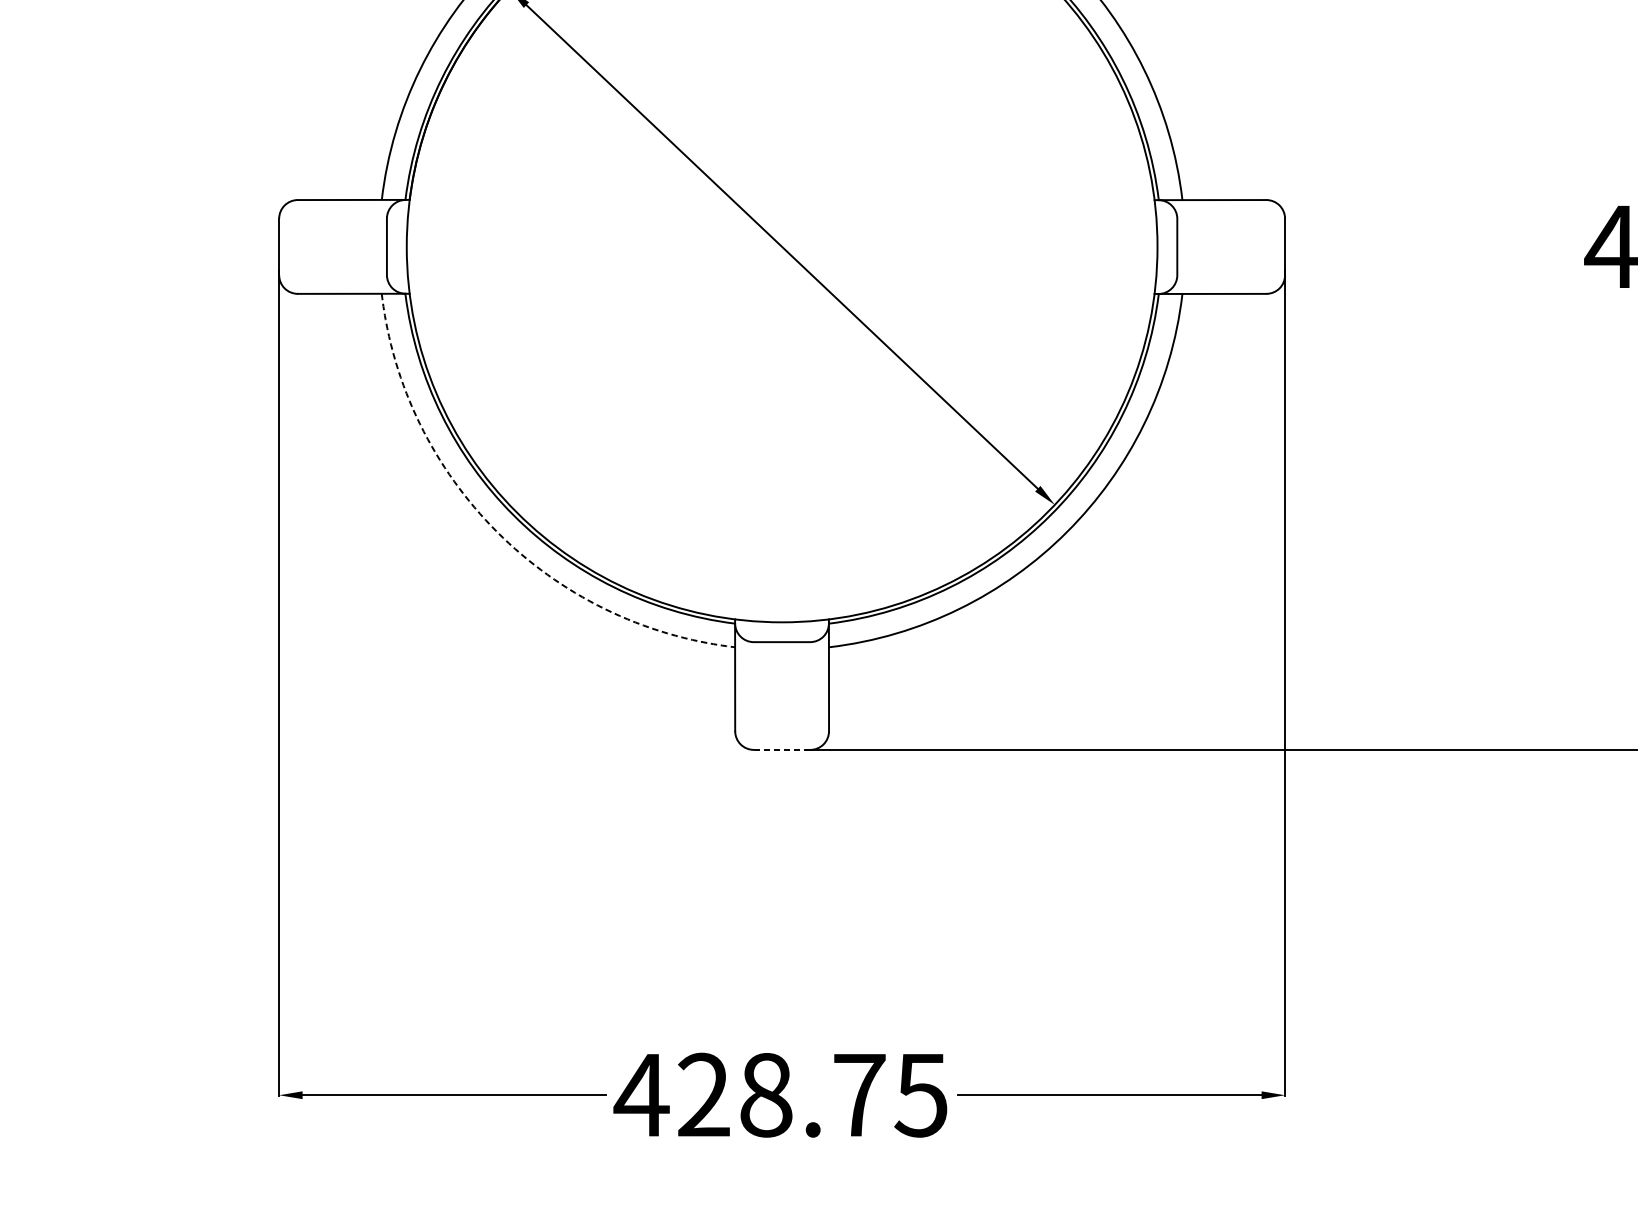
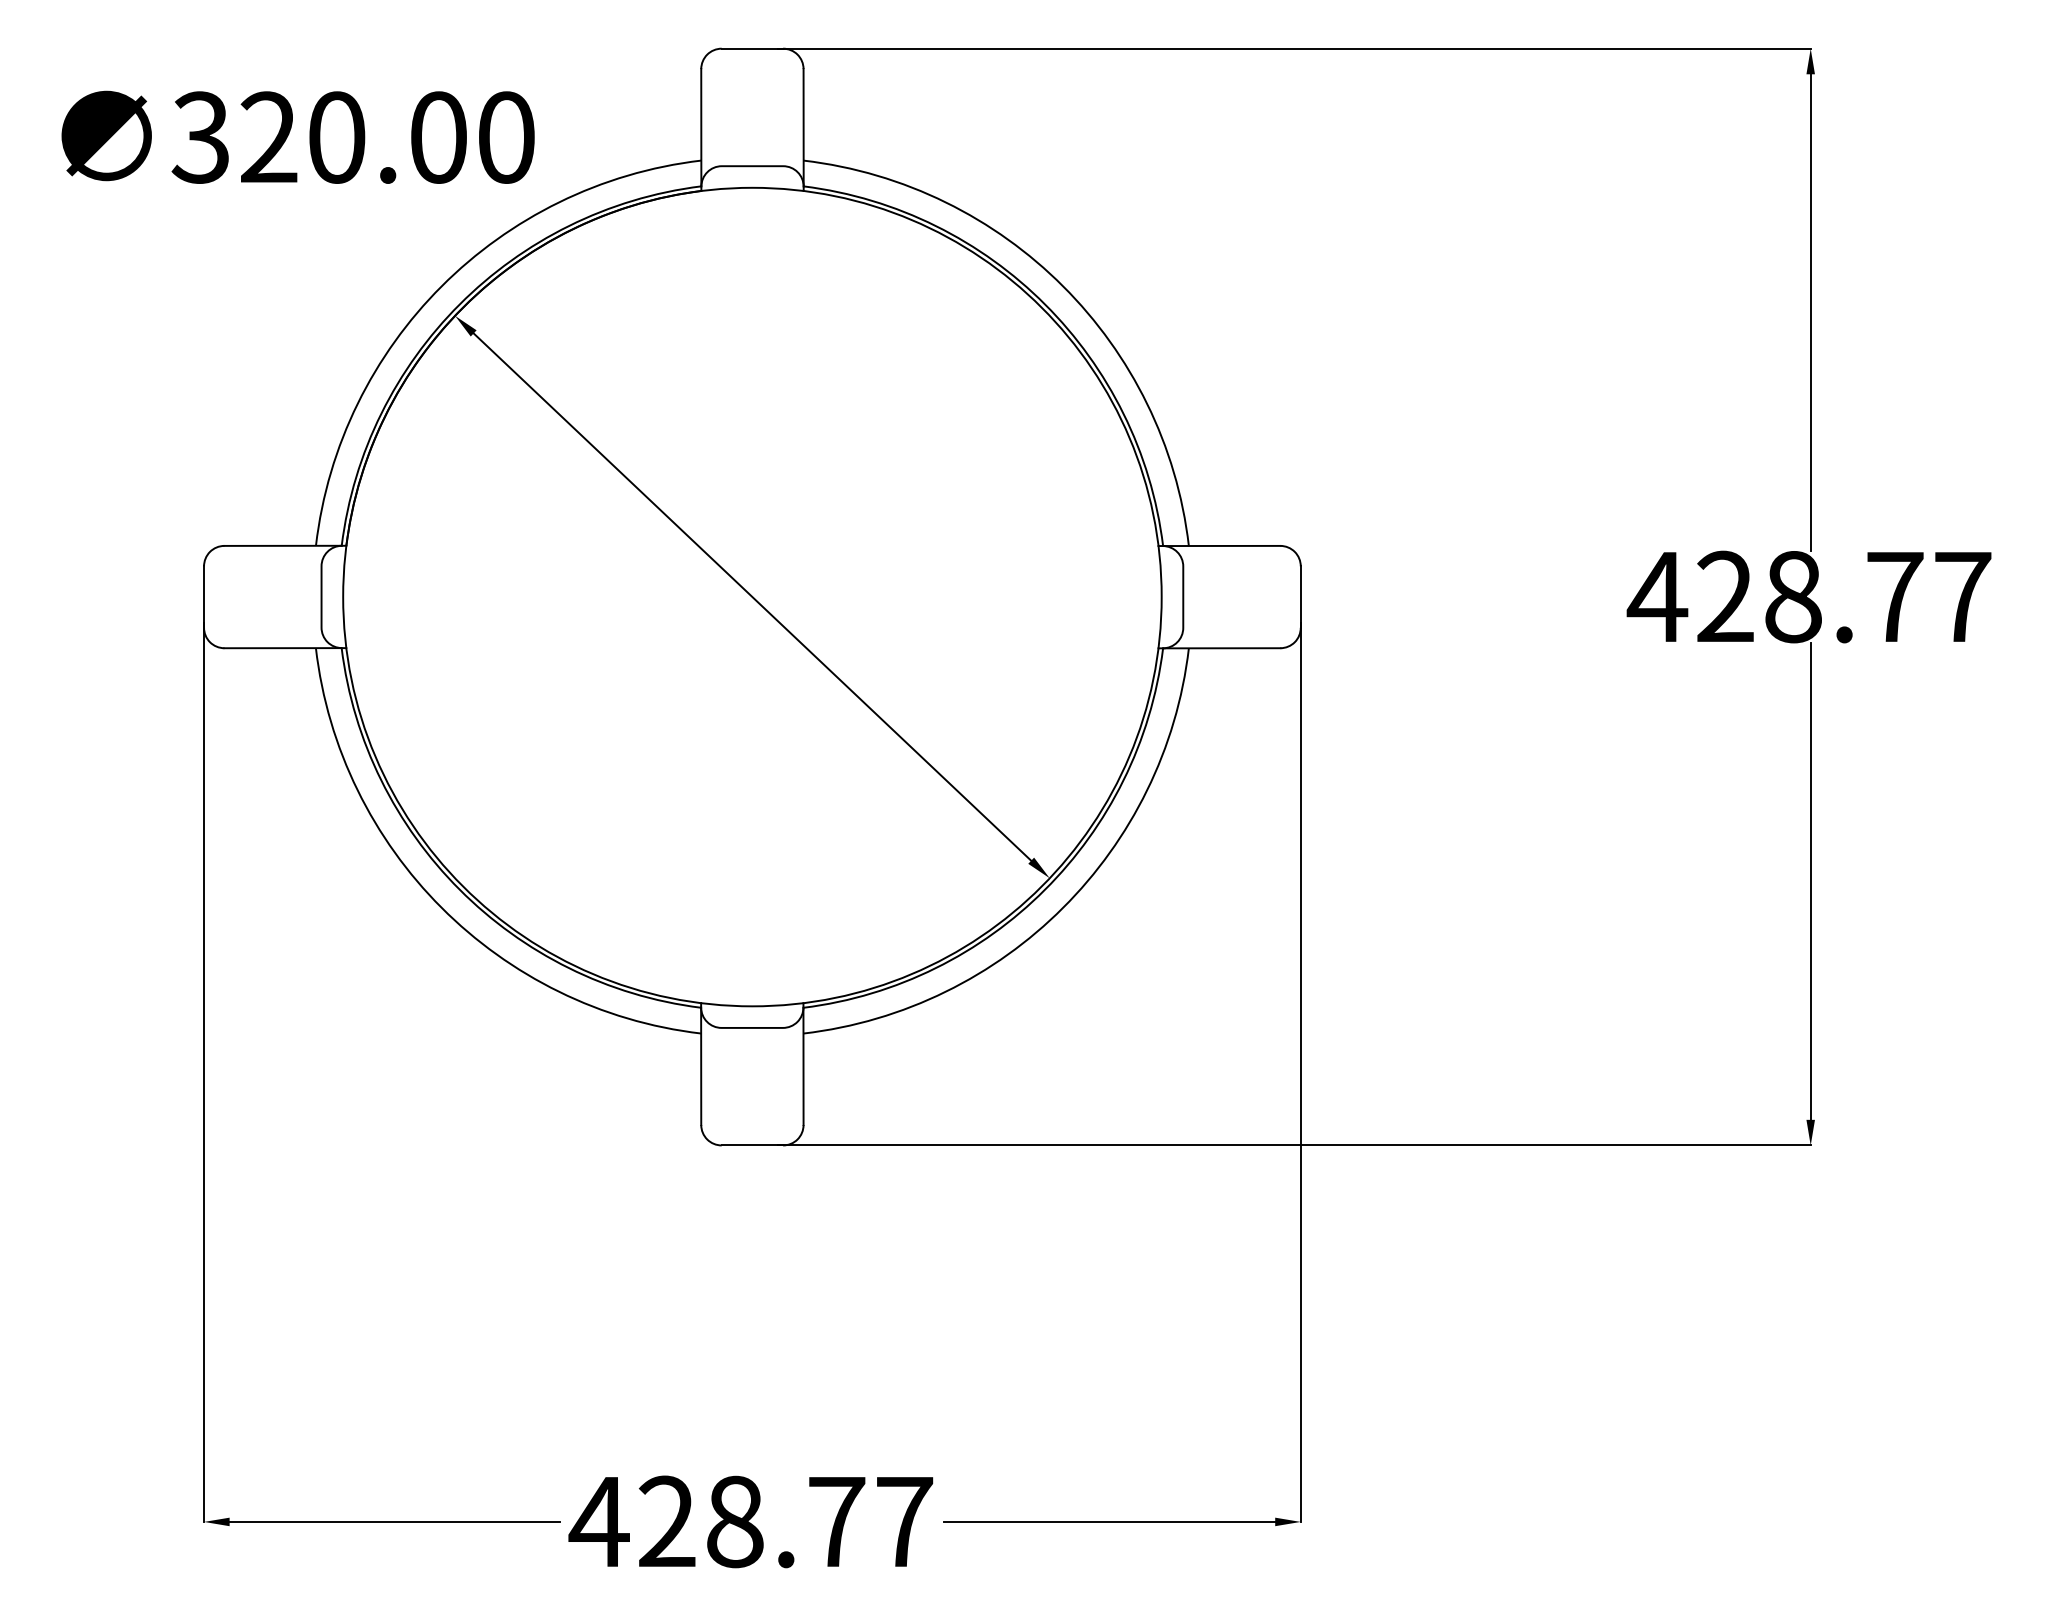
arc: (496, 531) -> (441, 907), dashed -> solid
line: (782, 749) -> (752, 1145), dashed -> solid
text: (920, 1095) -> (903, 1522), 428.75 -> 428.77

